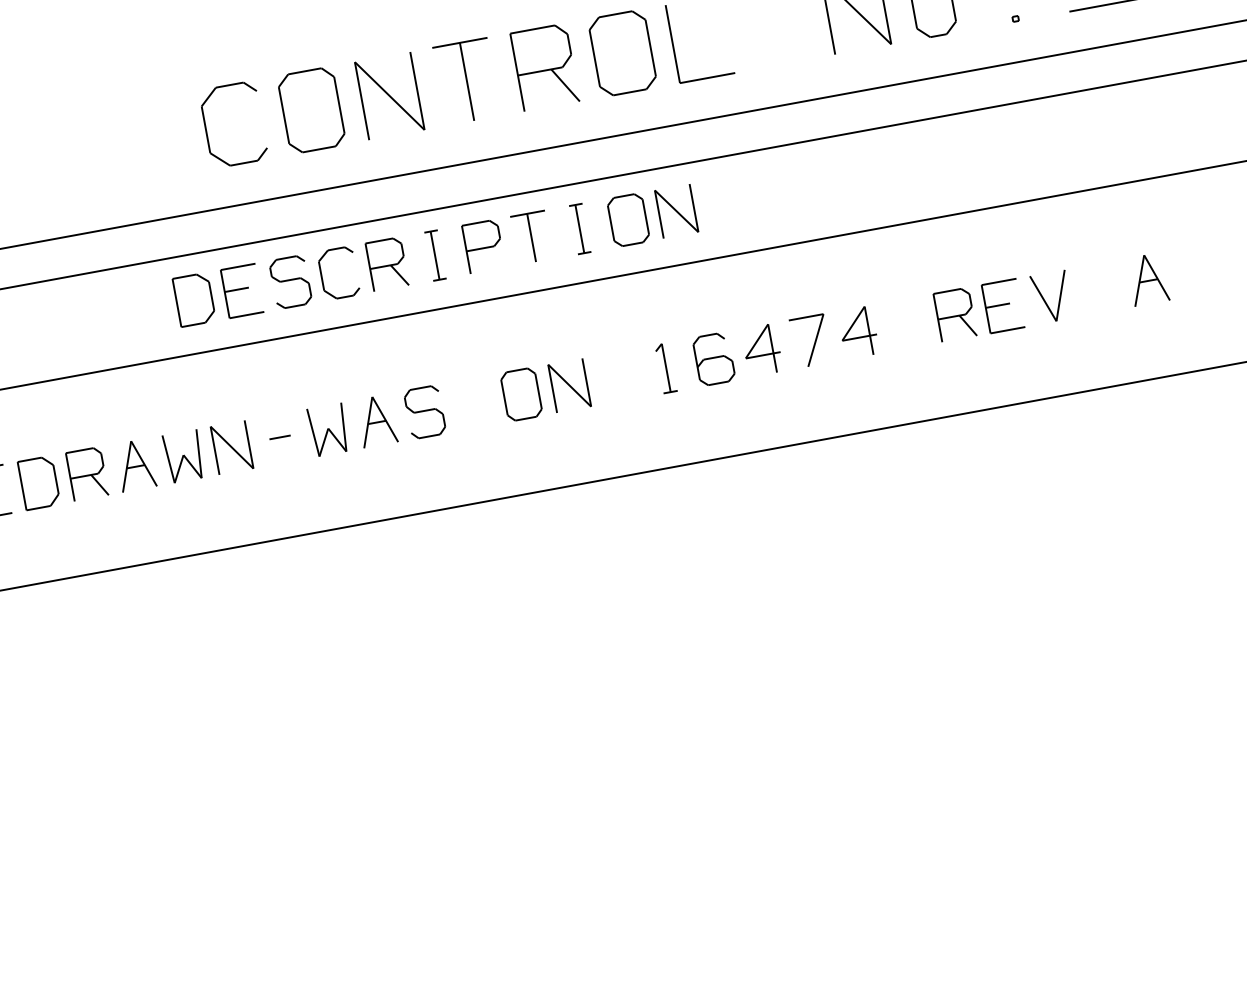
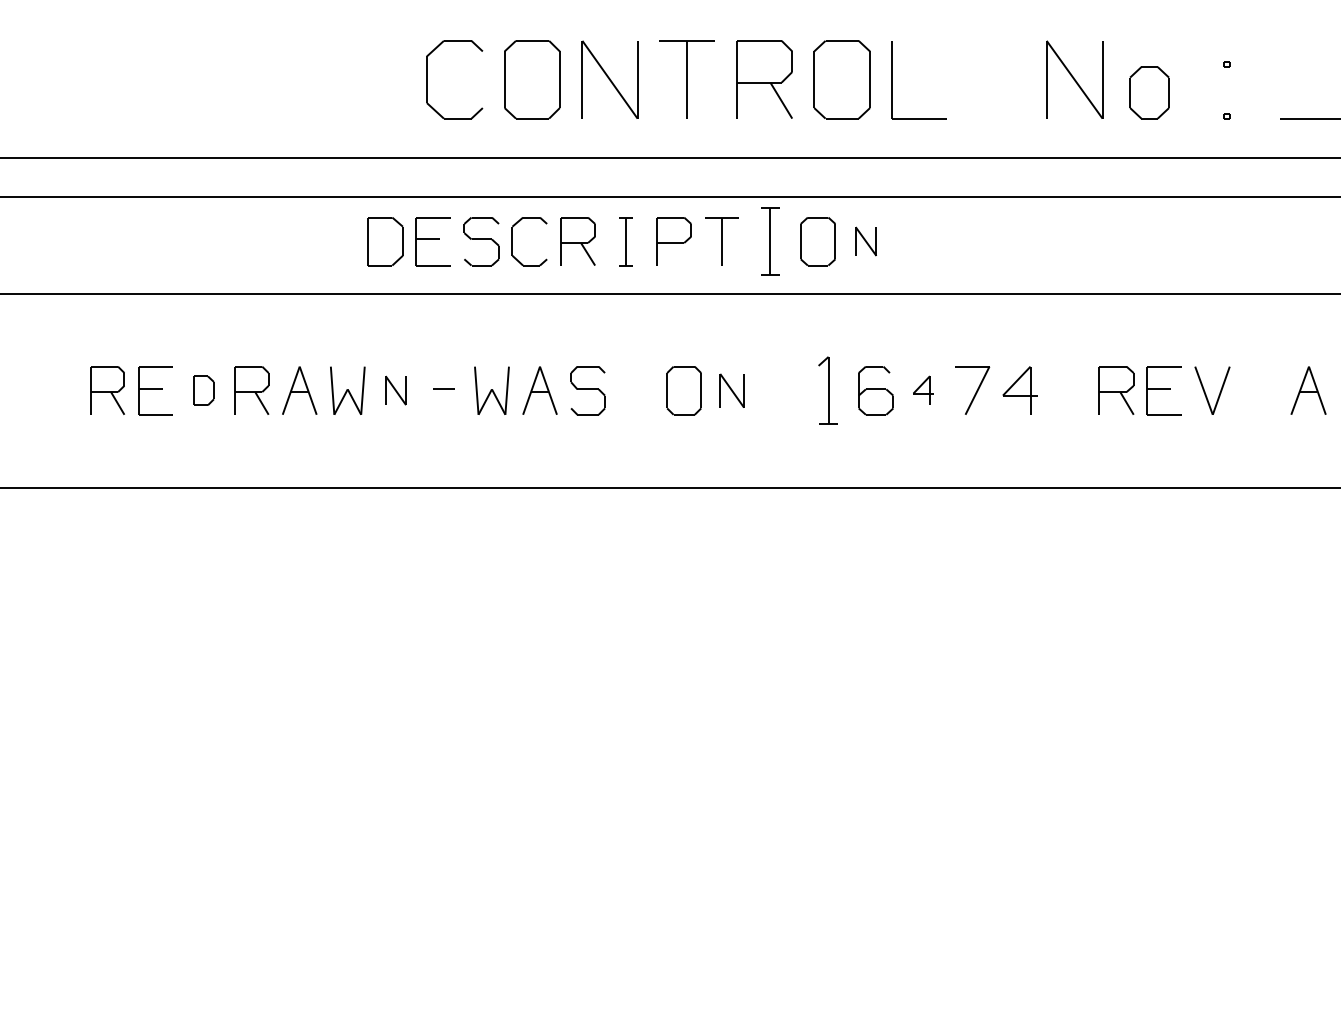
part: (675, 211) -> (865, 241), size x0.6
part: (579, 229) -> (769, 241), size x1.4
part: (761, 350) -> (923, 390), size x0.6
part: (665, 367) -> (827, 390), size x1.4
part: (568, 385) -> (731, 390), size x0.7
part: (231, 447) -> (395, 390), size x0.6
part: (38, 482) -> (203, 390), size x0.6

